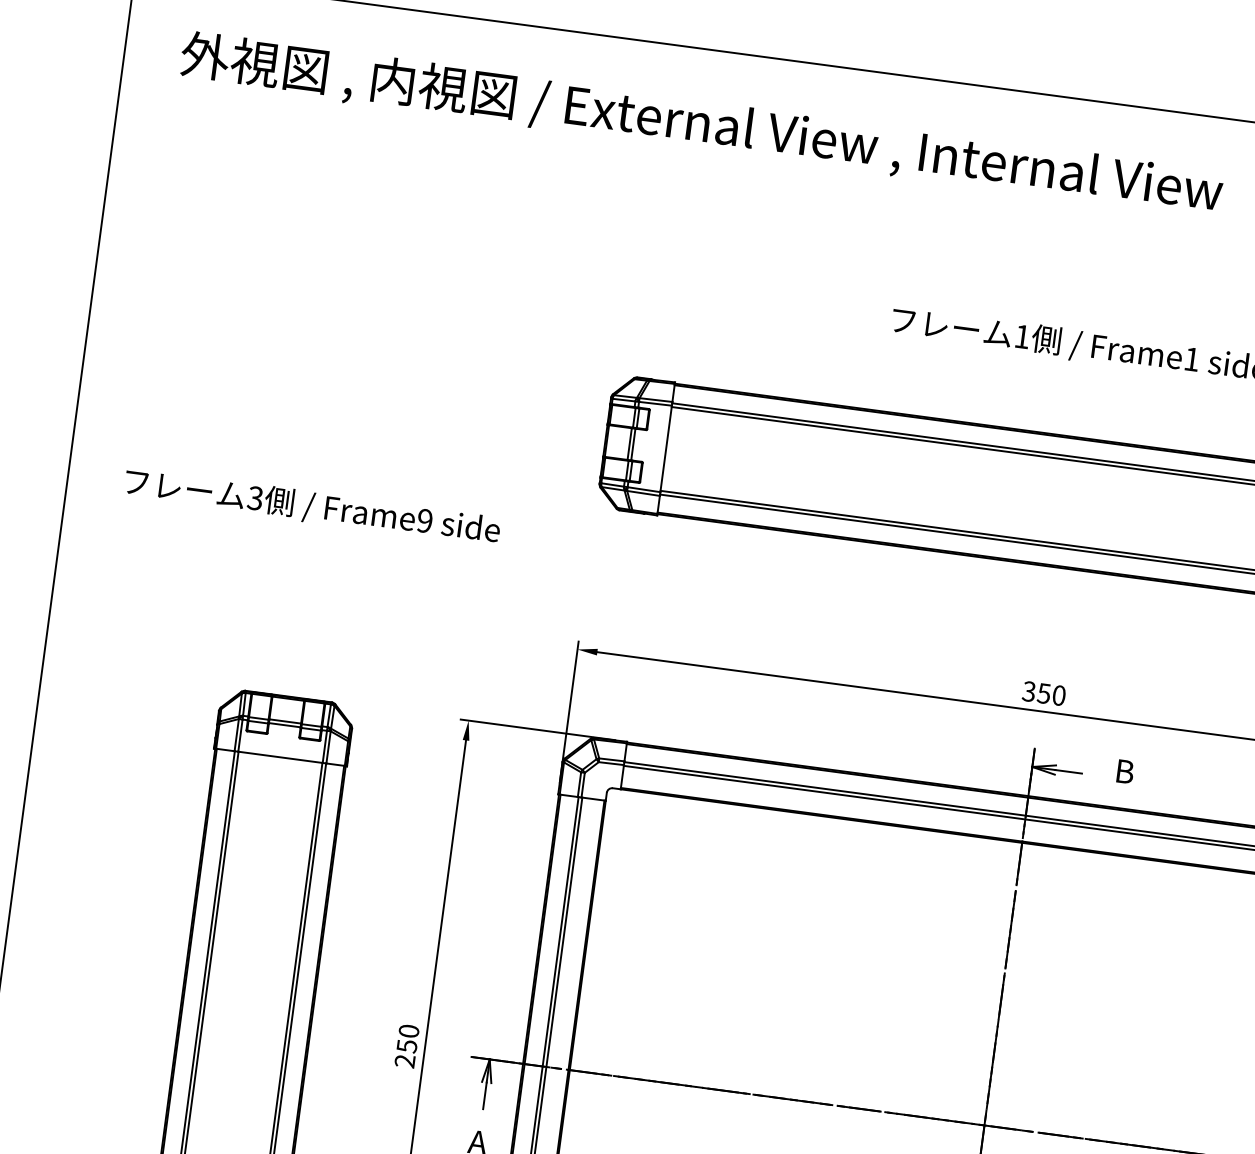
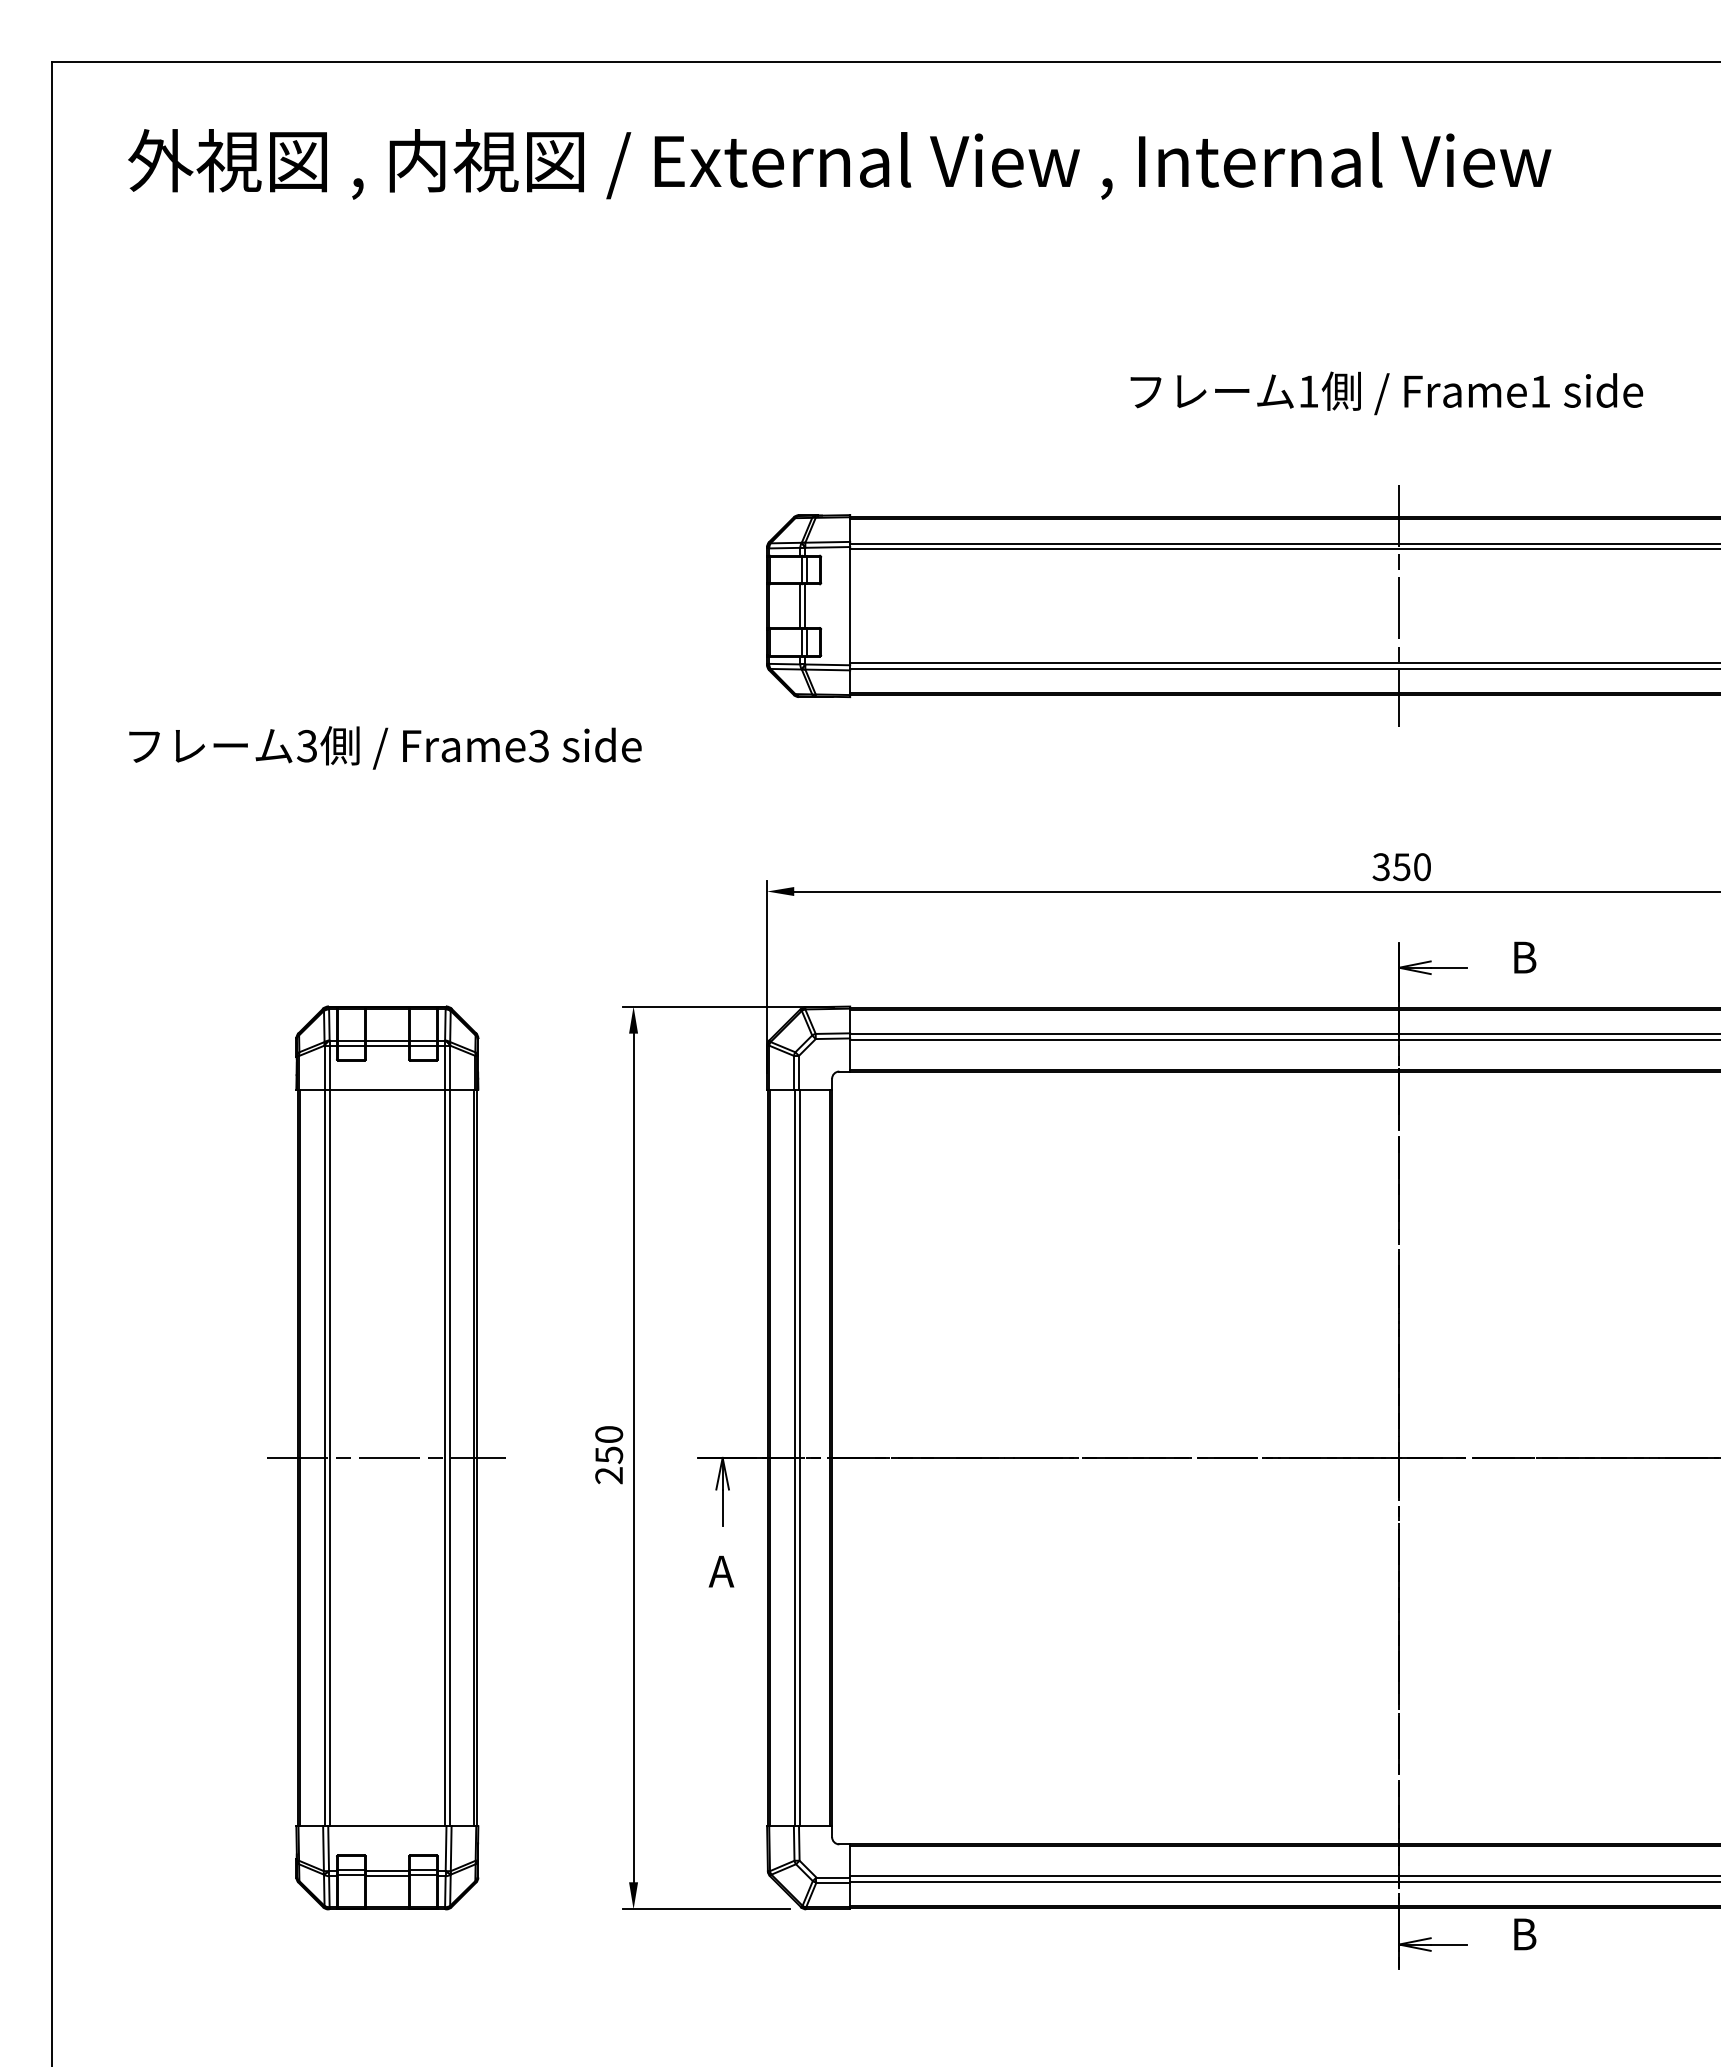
line: (1067, 502) -> (1399, 605), added
text: (424, 521) -> (538, 746), Frame9 -> Frame3
line: (243, 1026) -> (386, 1457), added

